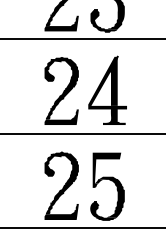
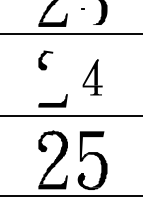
fill: (103, 21) -> (89, 18), removed
fill: (61, 87) -> (52, 75), removed
part: (107, 89) -> (92, 76), size x0.6

